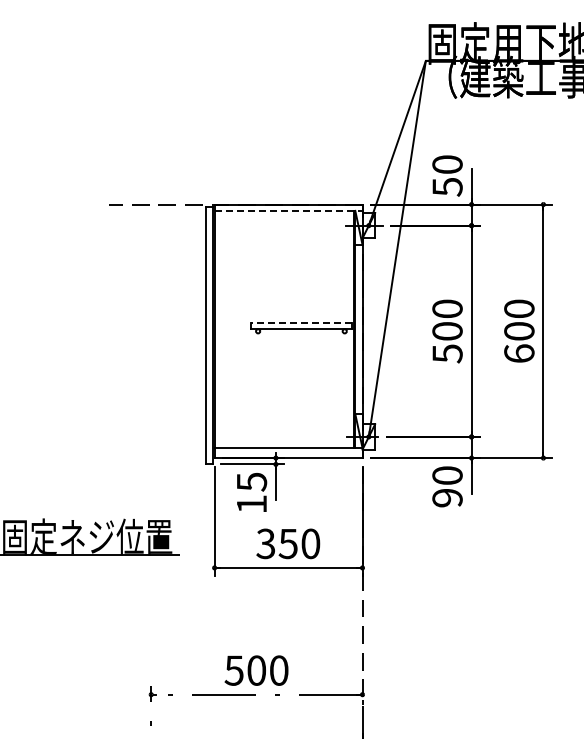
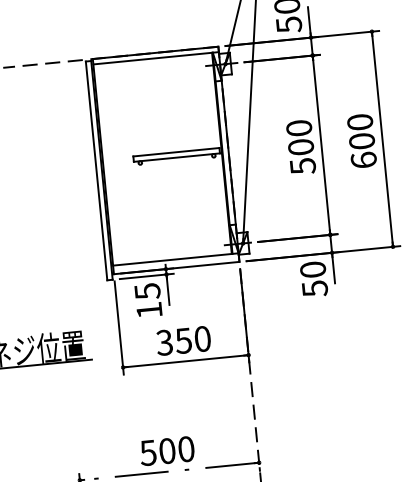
line: (288, 210) -> (156, 57), dashed -> solid
line: (301, 322) -> (176, 151), dashed -> solid
text: (447, 498) -> (314, 289), 90 -> 50

